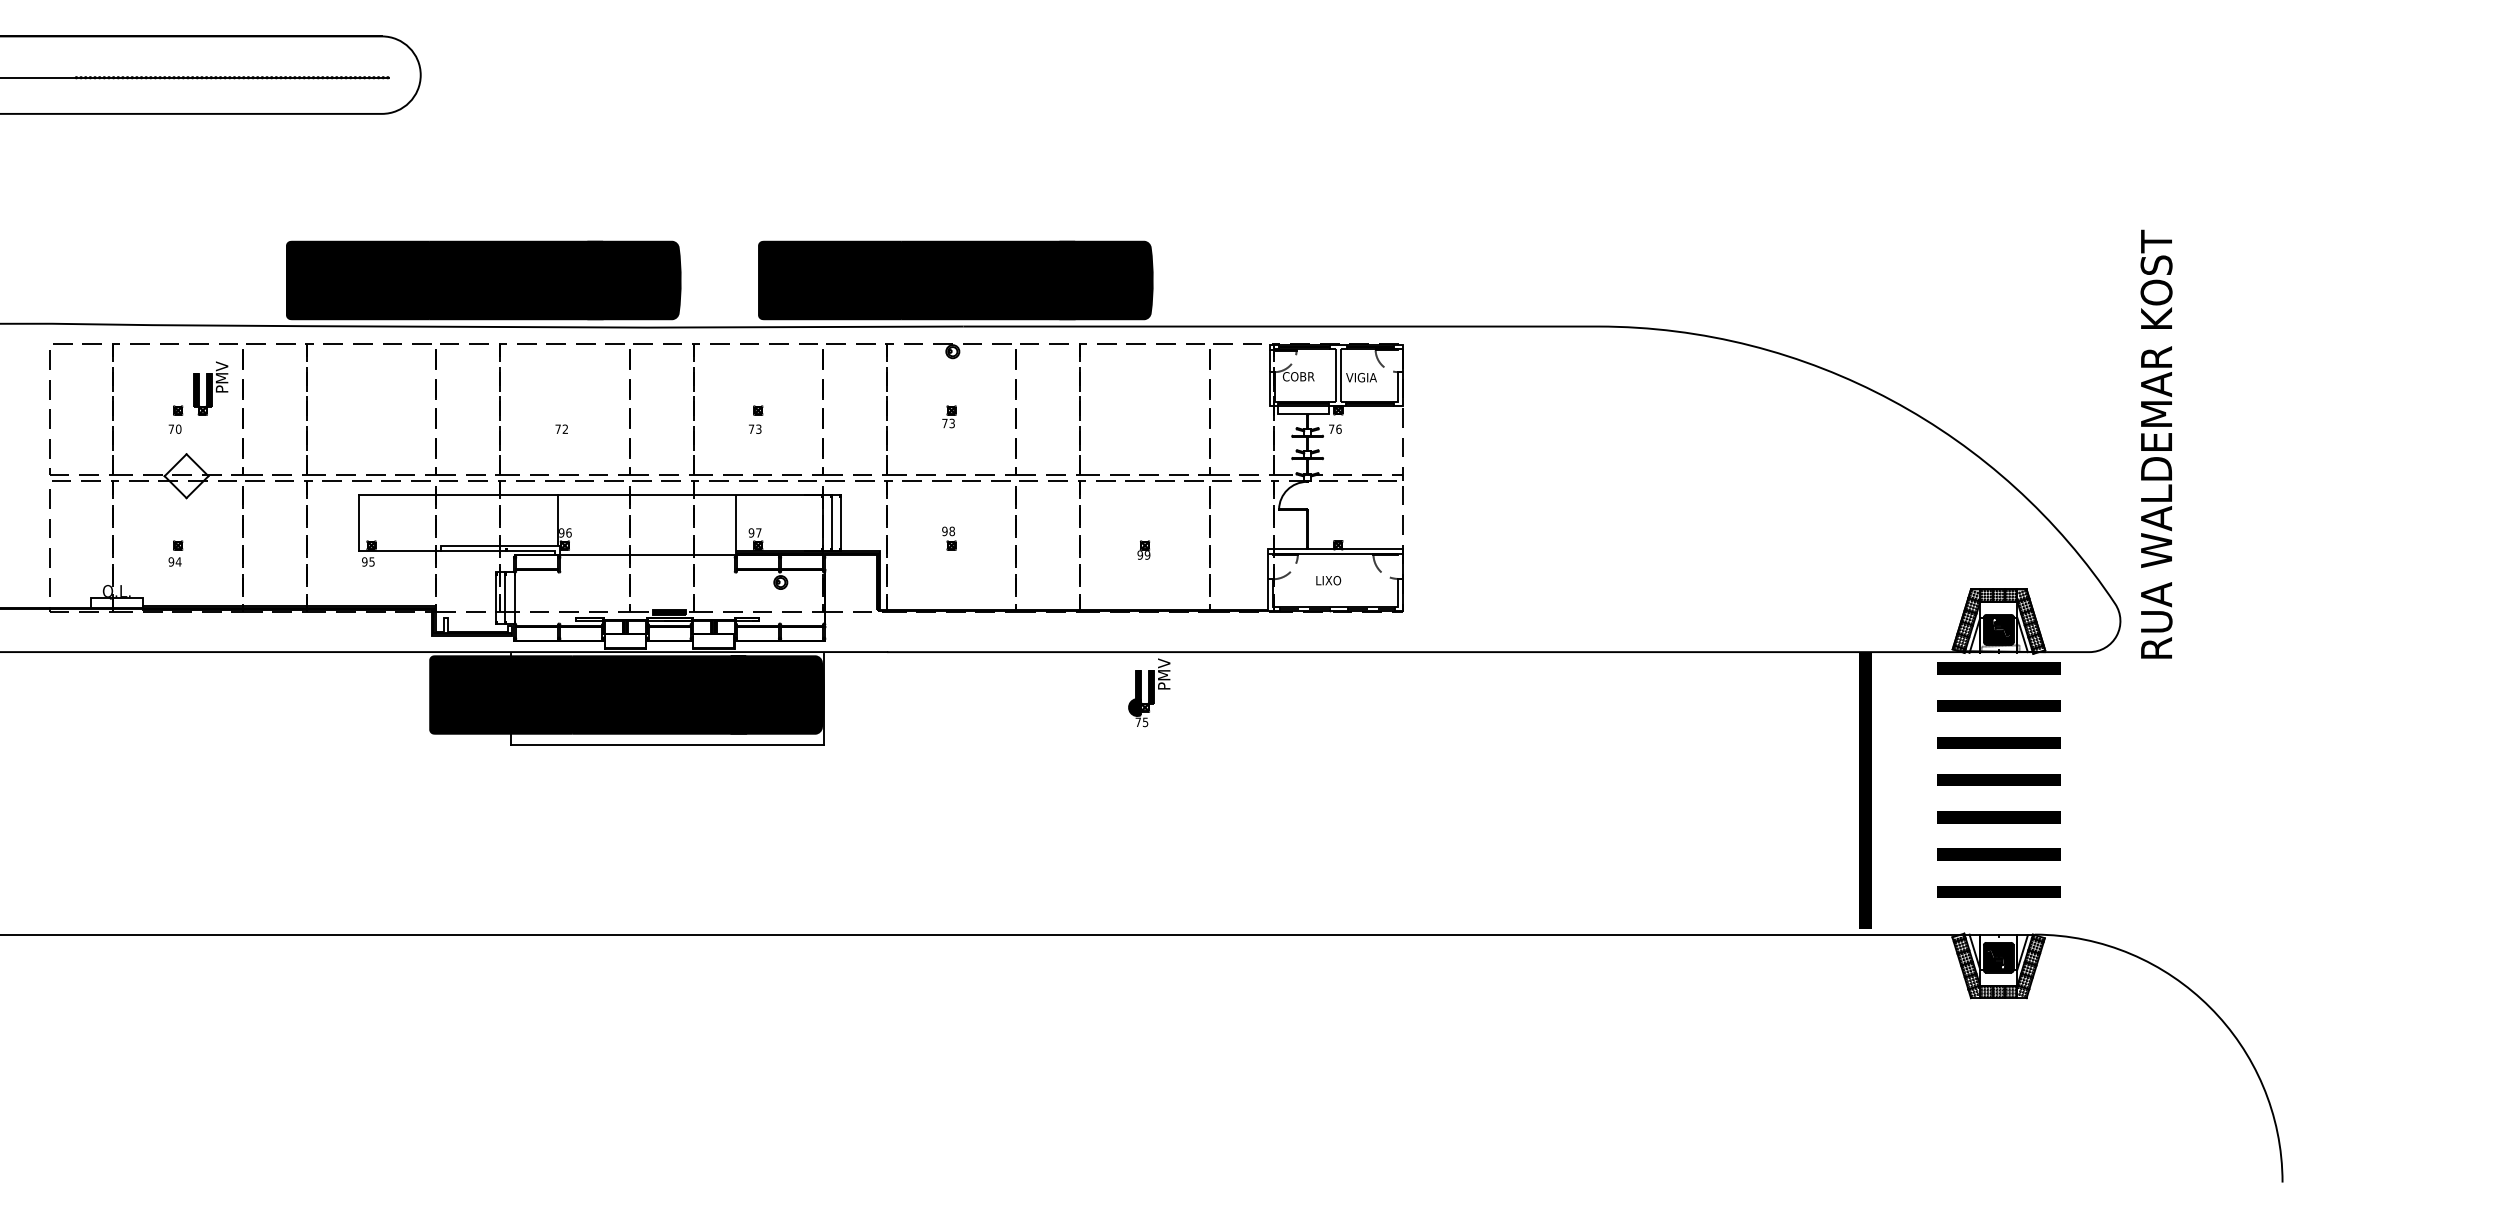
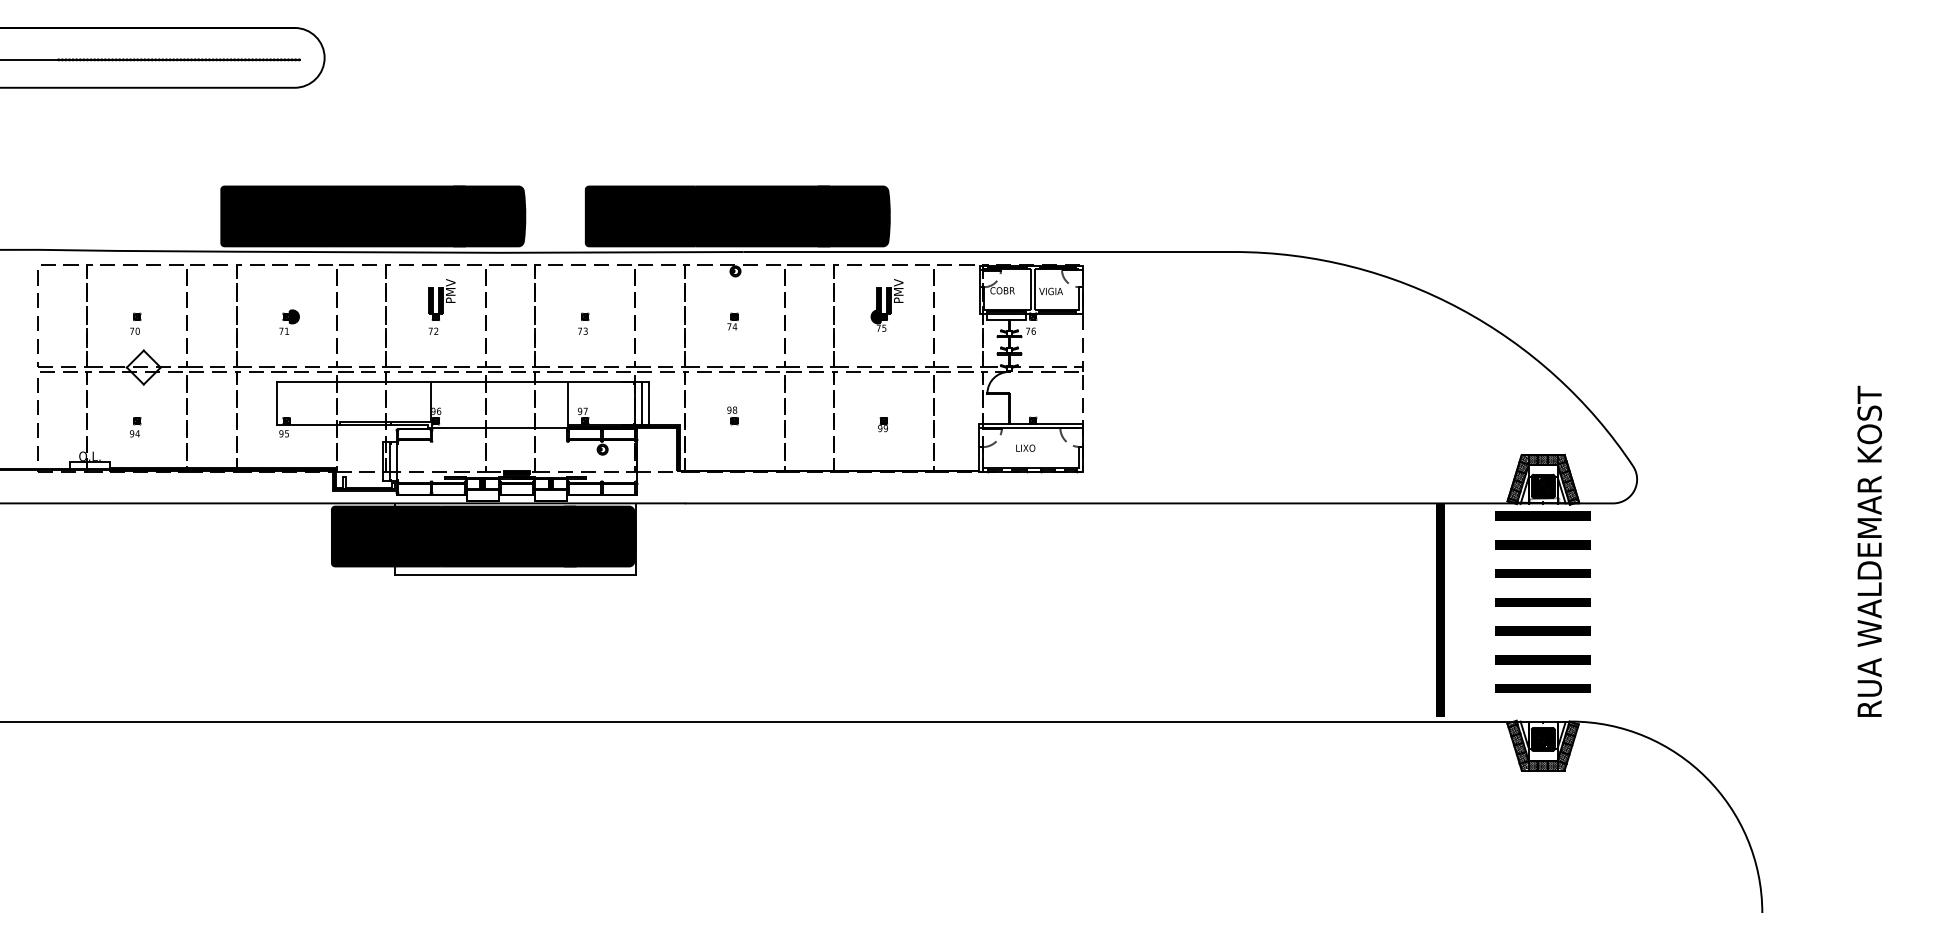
part: (210, 388) -> (441, 299), moved
part: (375, 417) -> (289, 322), added
text: (952, 423) -> (735, 326), 73 -> 74
text: (2156, 443) -> (1869, 550), moved
part: (1149, 692) -> (887, 305), moved

